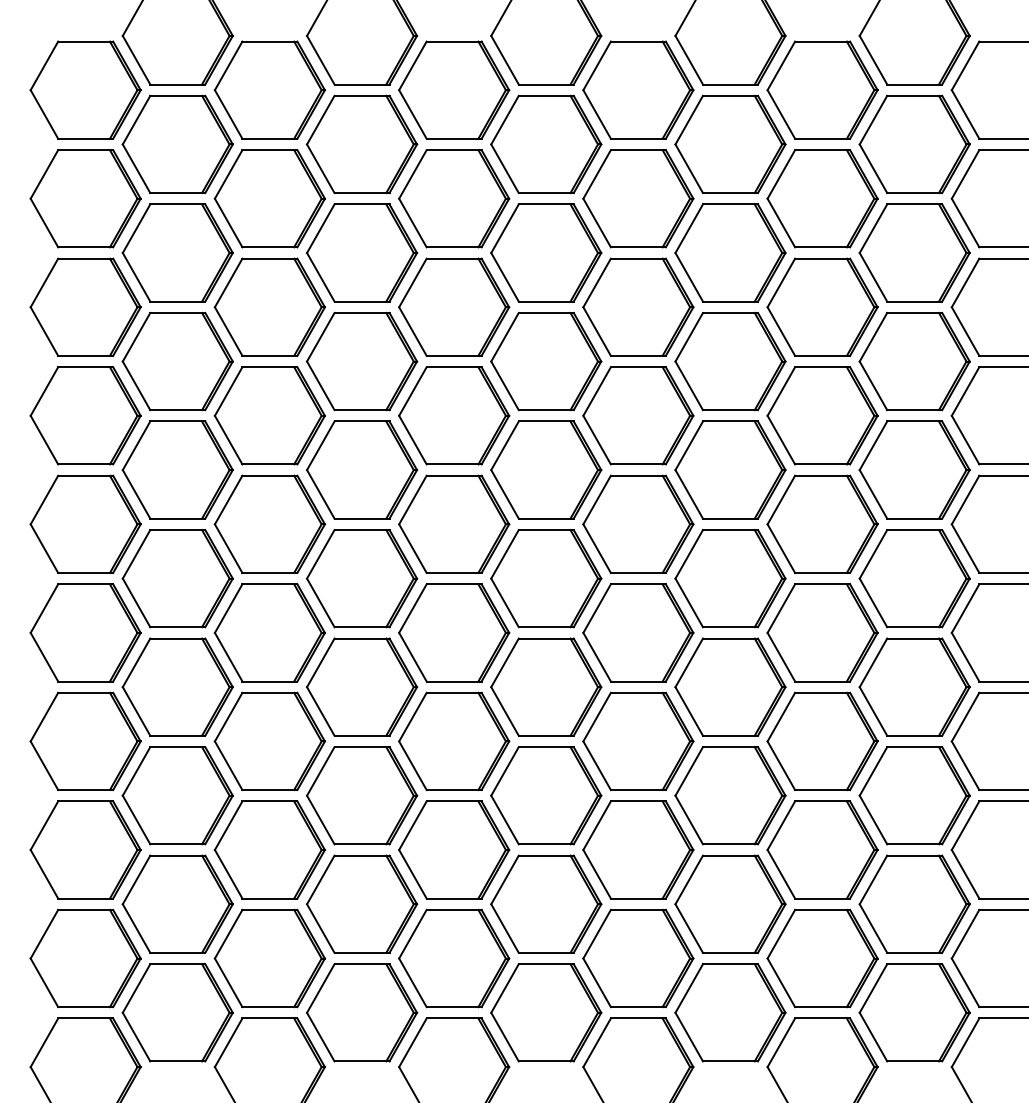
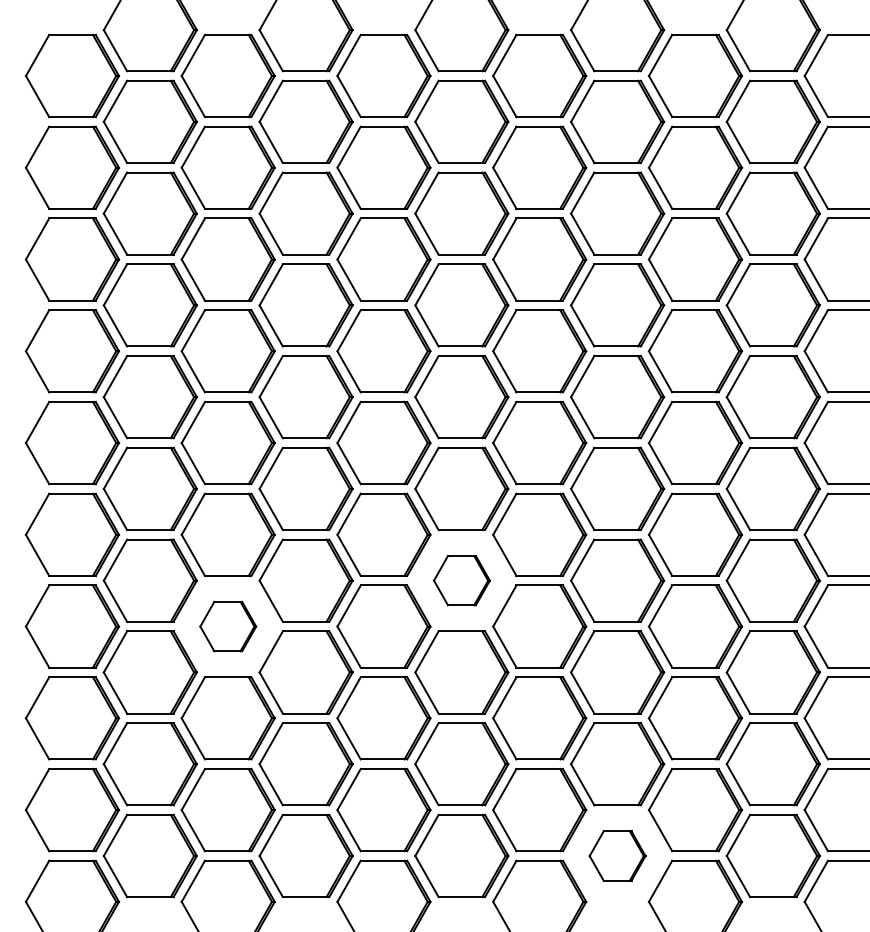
part: (546, 686) -> (462, 580), size x0.6
part: (269, 741) -> (227, 626), size x0.6
part: (730, 1012) -> (617, 855), size x0.6

